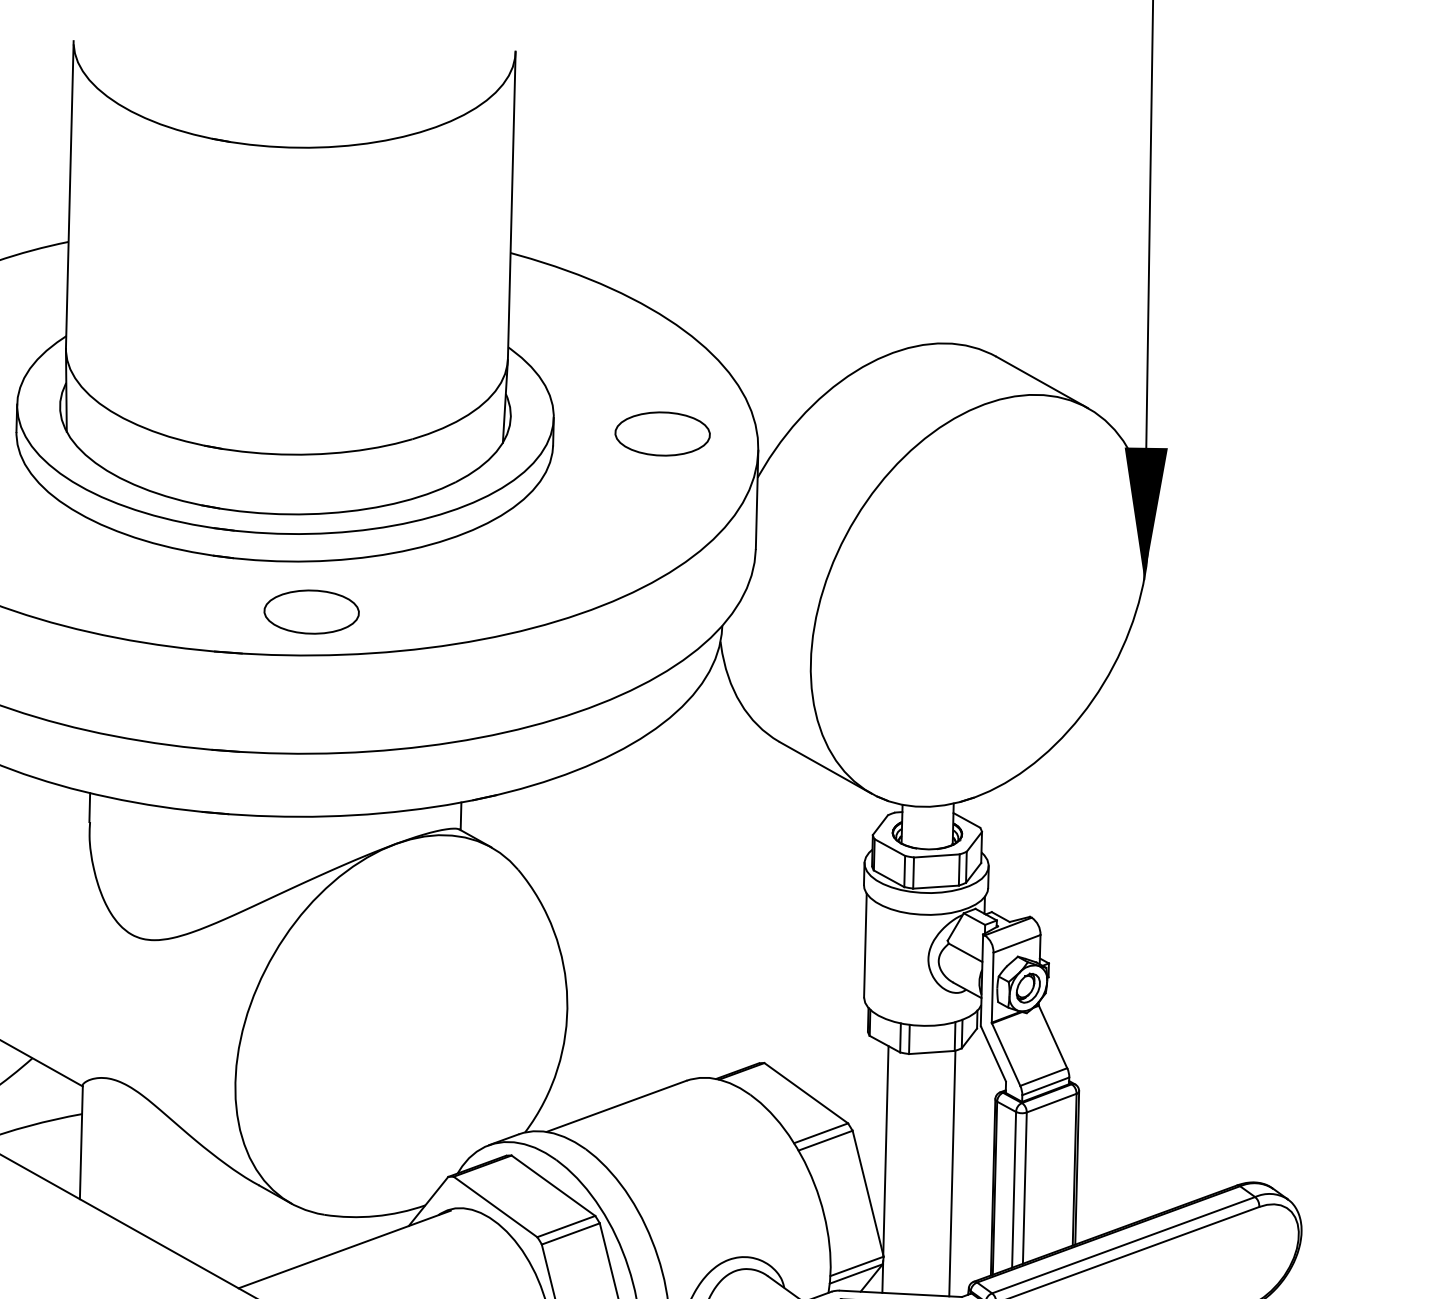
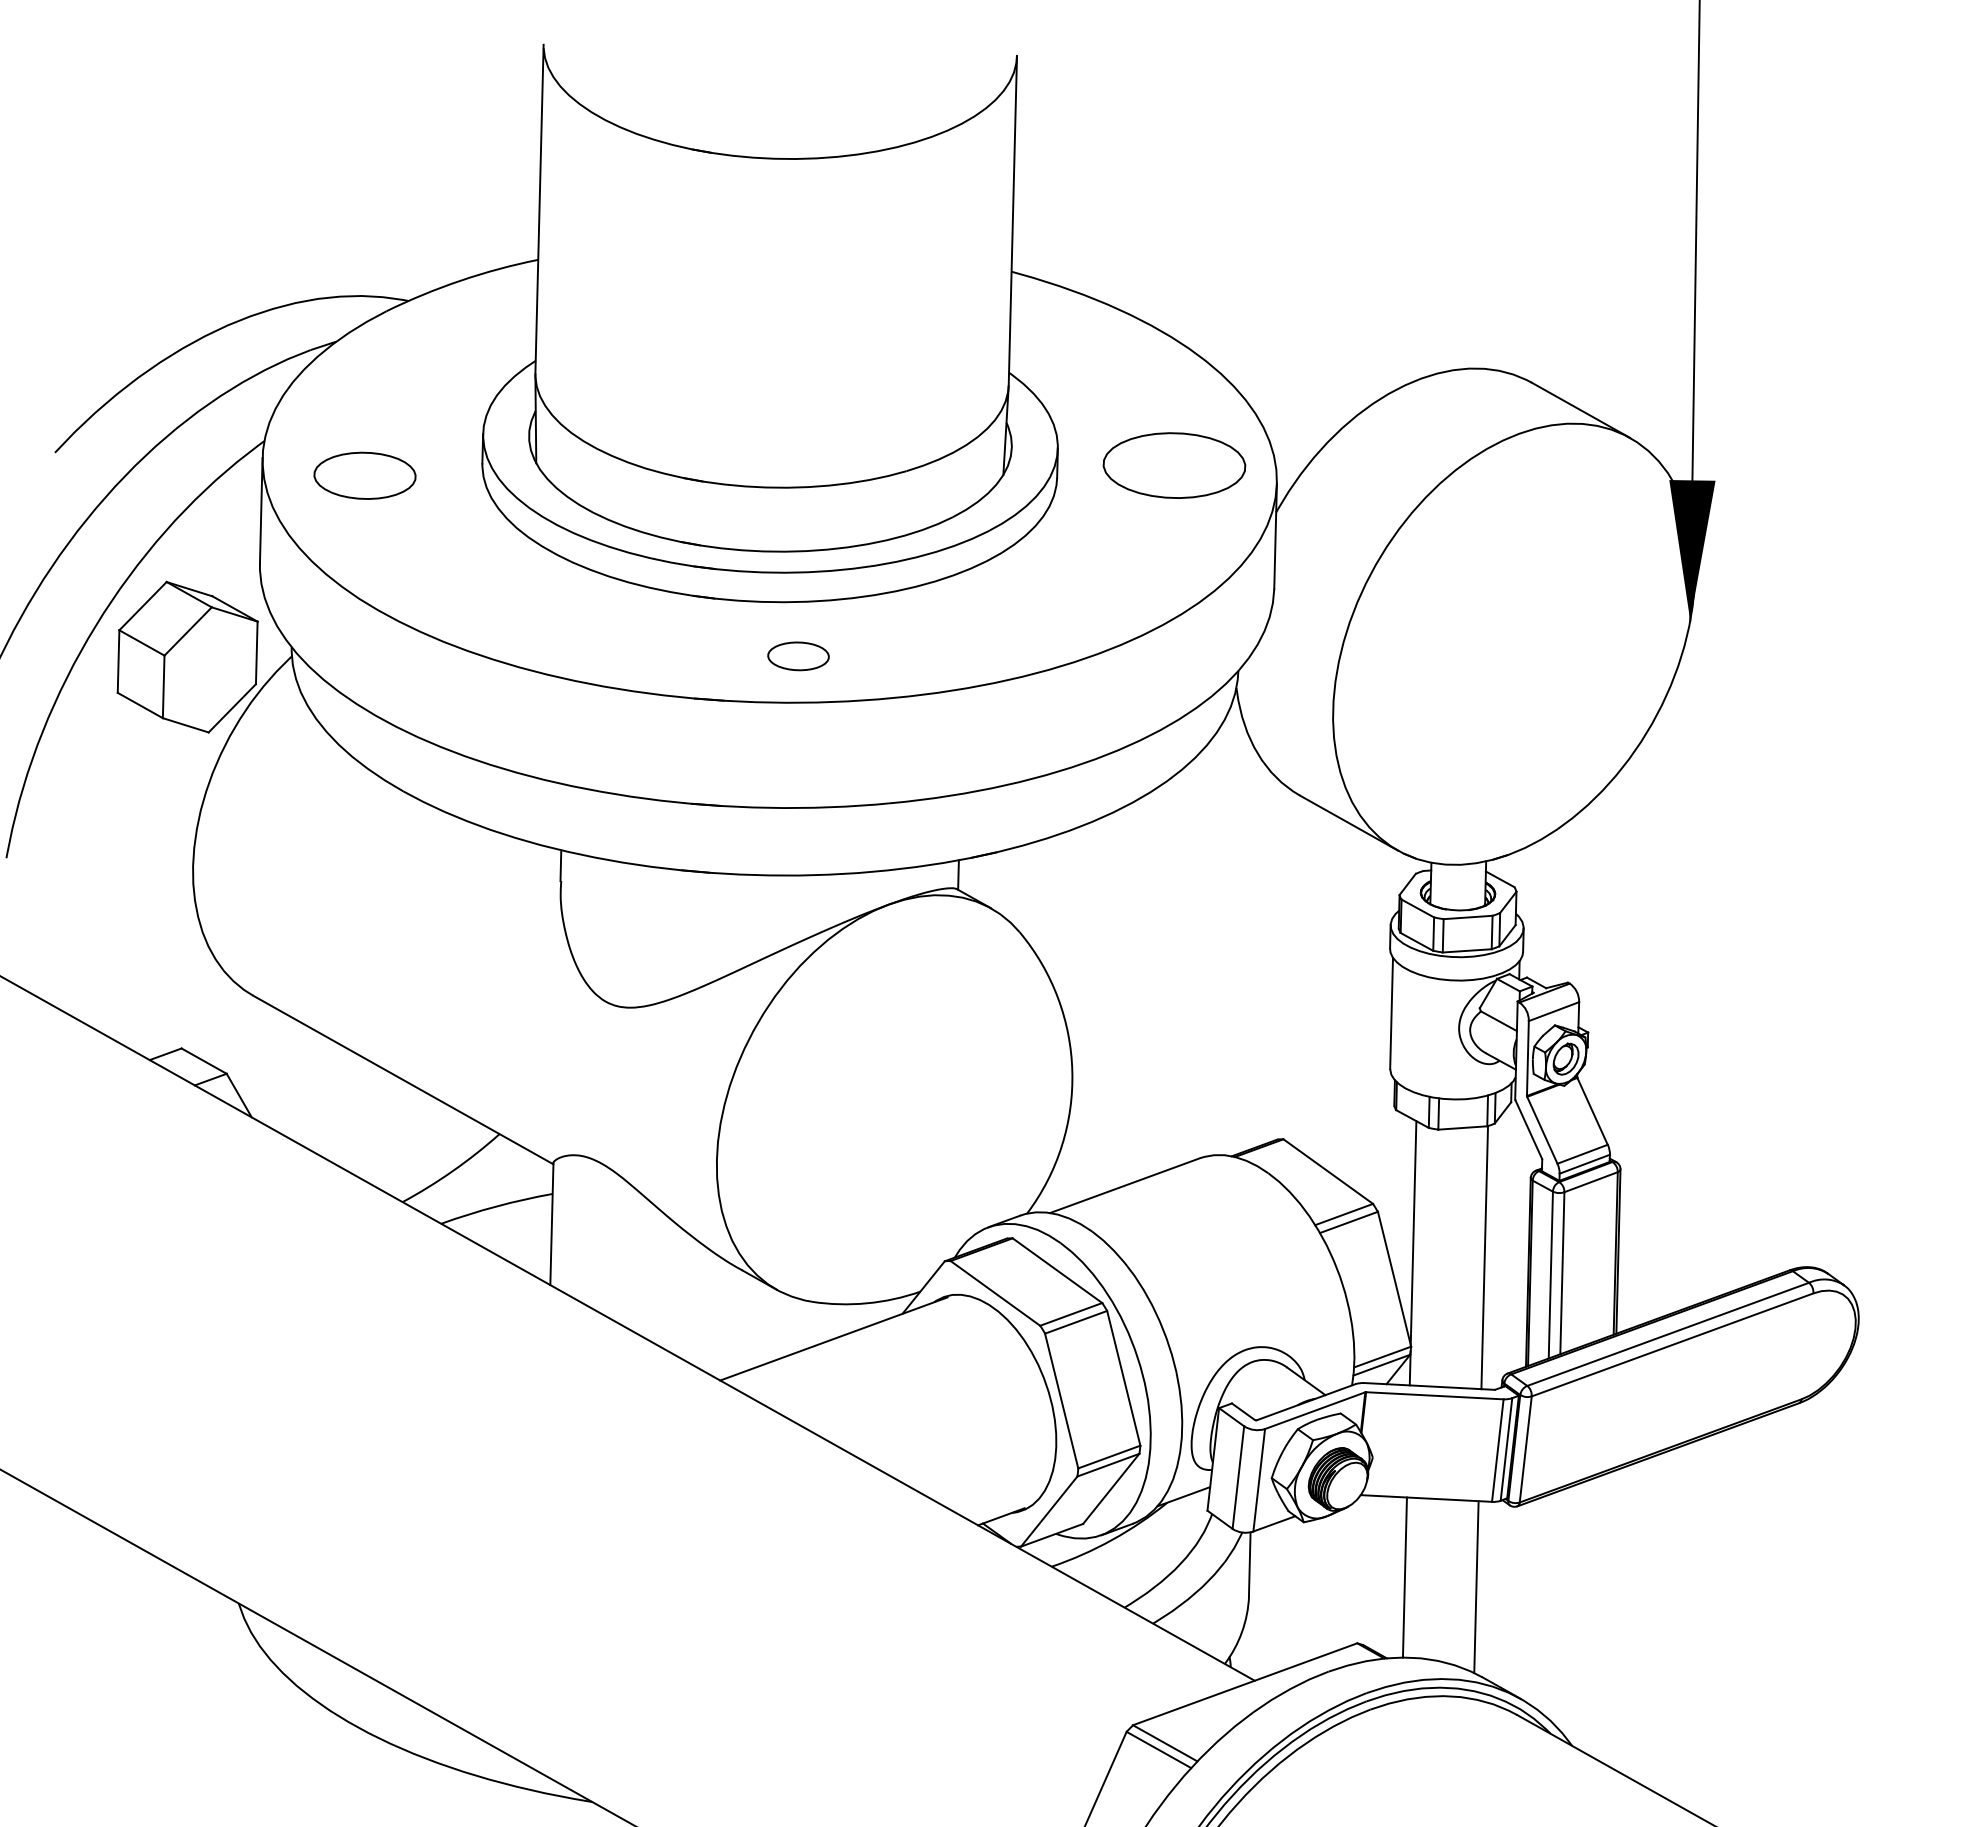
part: (662, 433) -> (1174, 465), size x1.4
part: (311, 612) -> (798, 656), size x0.6

